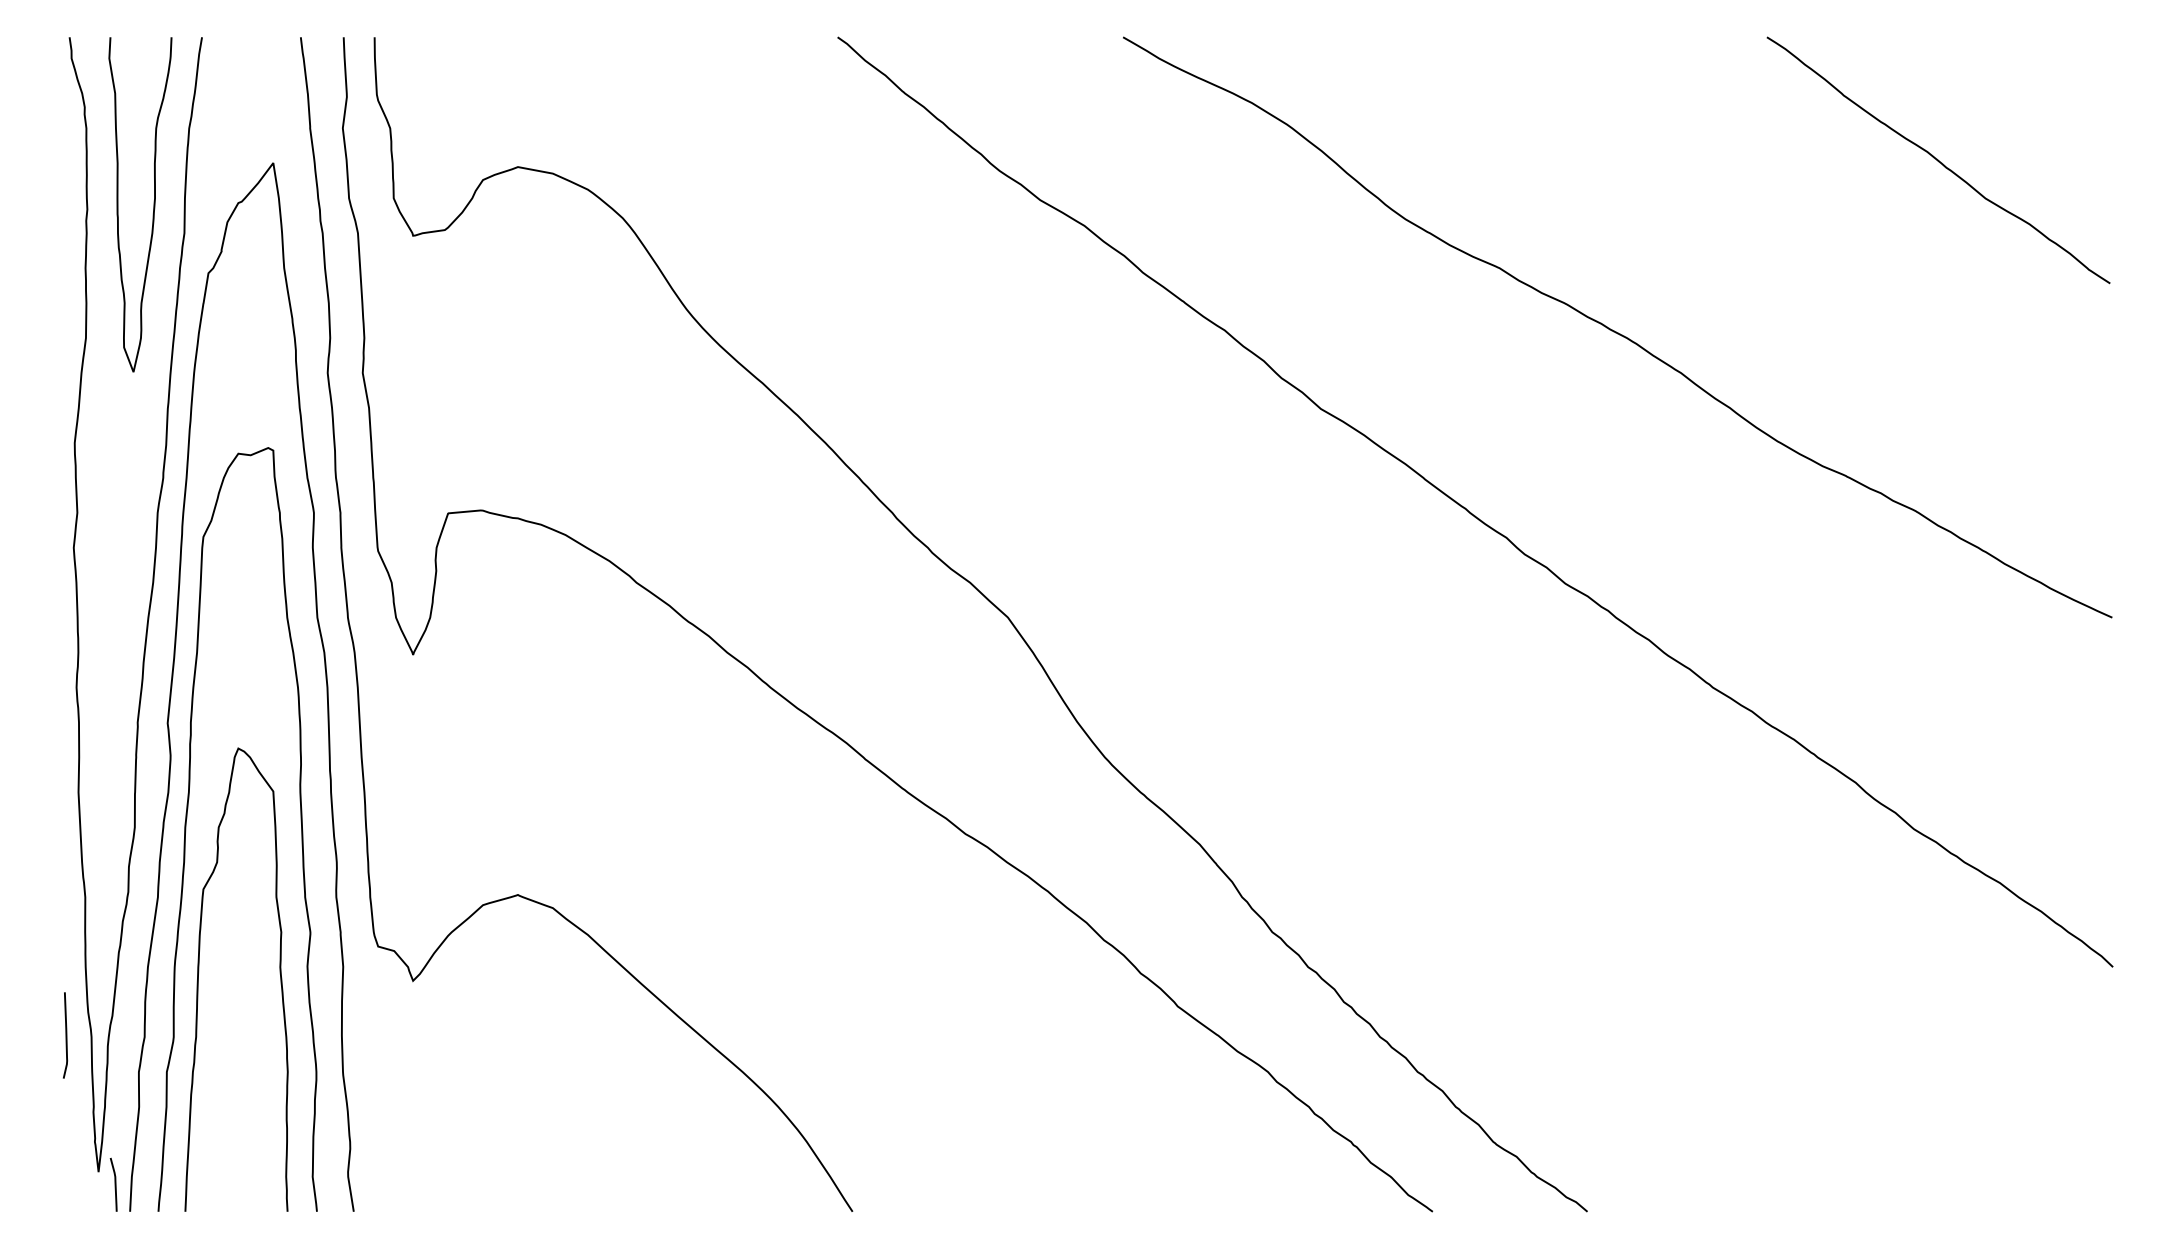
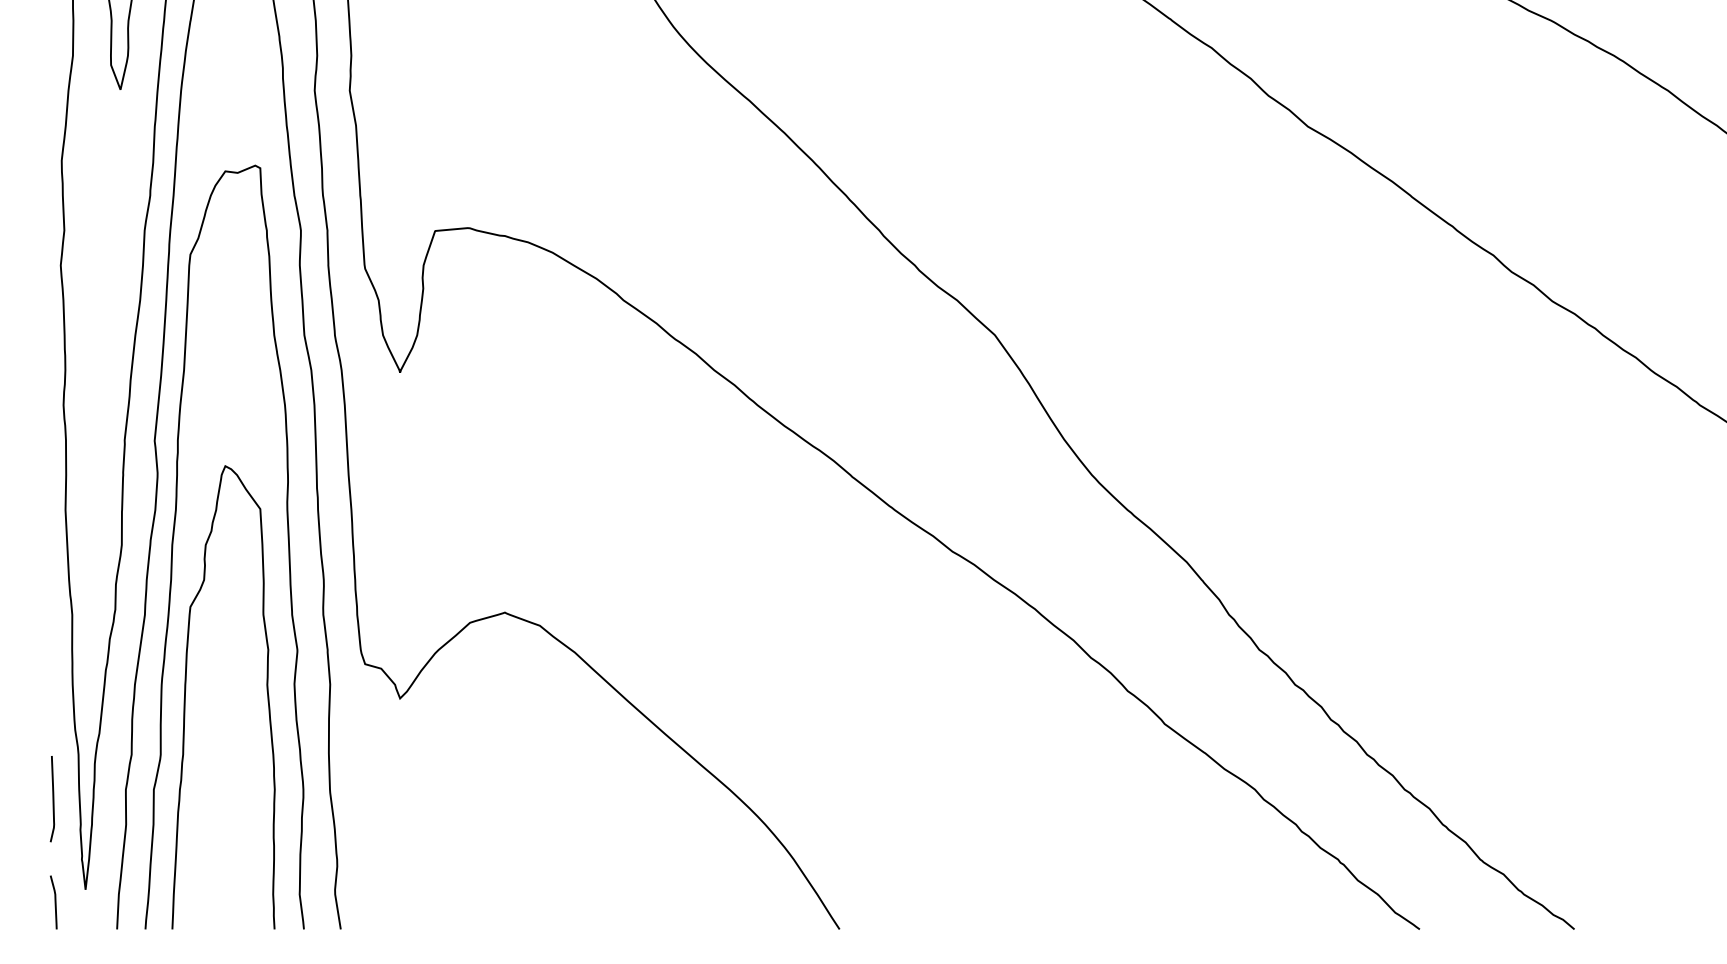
curve: (65, 1035) -> (52, 799), moved
curve: (114, 1184) -> (54, 902), moved

